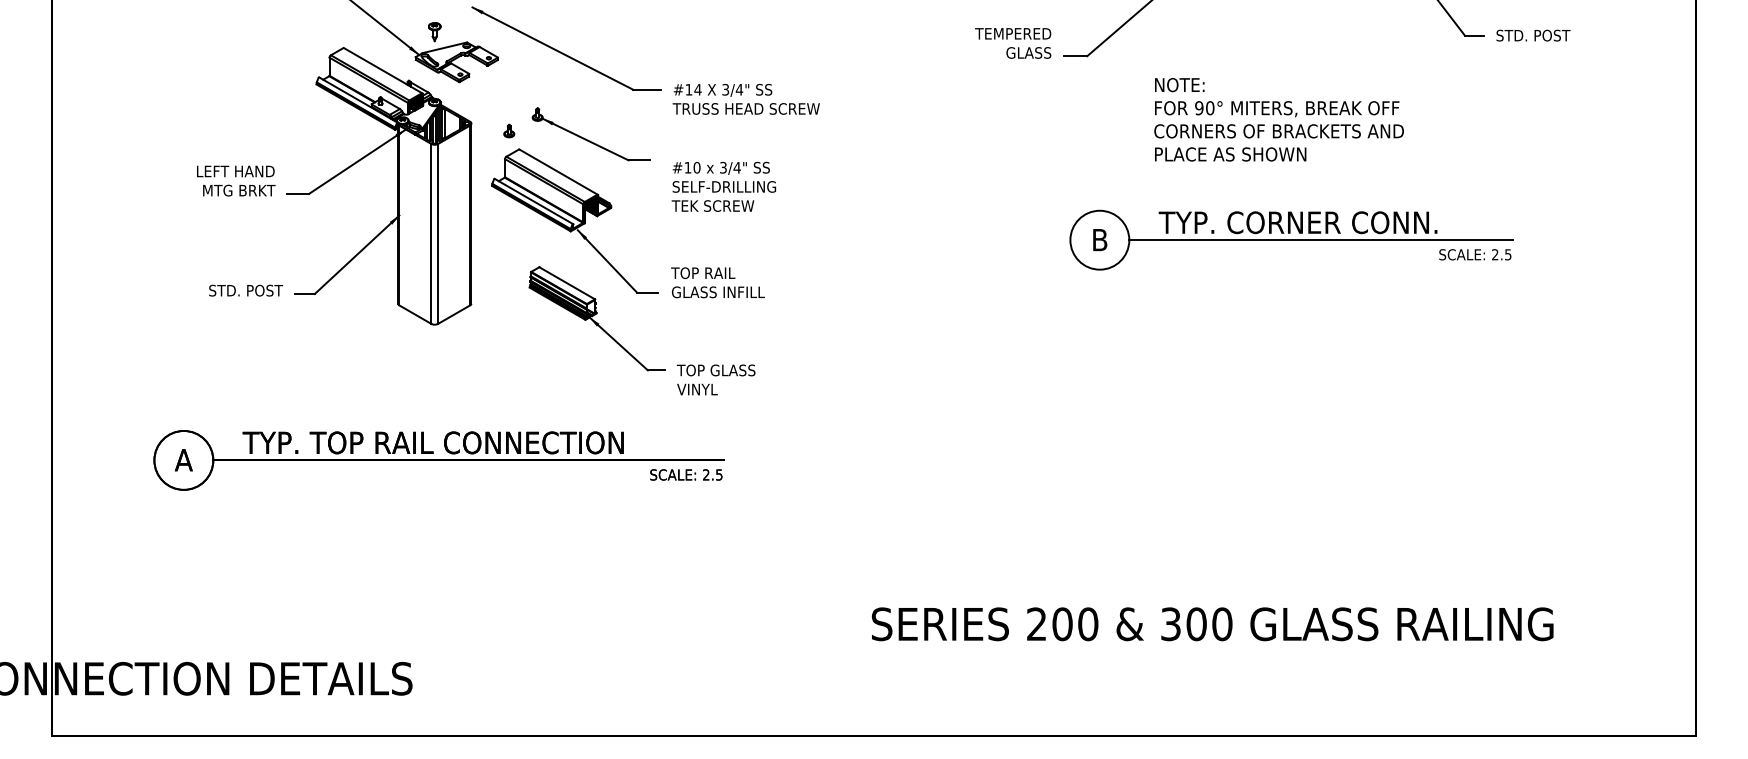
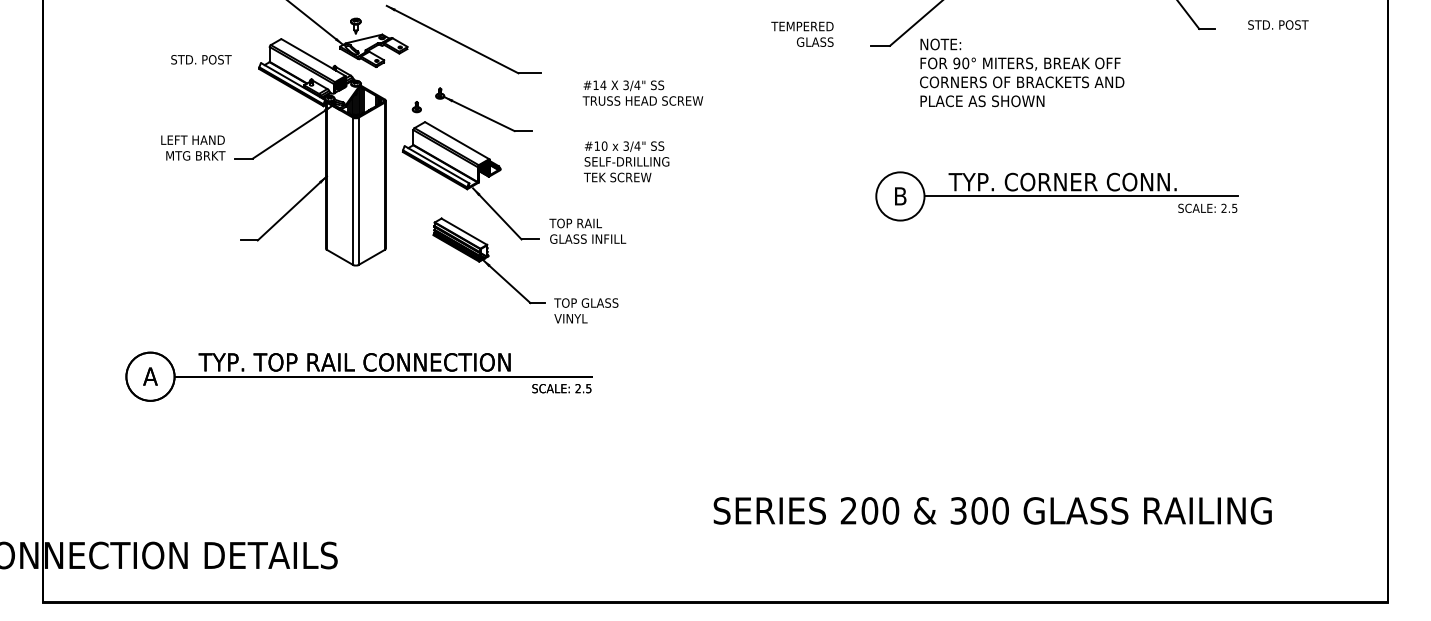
text: (1533, 35) -> (1278, 24), moved
text: (1013, 42) -> (802, 33), moved
text: (745, 98) -> (642, 92), moved
text: (1279, 119) -> (1022, 72), moved
text: (723, 186) -> (626, 161), moved
text: (246, 290) -> (201, 59), moved

